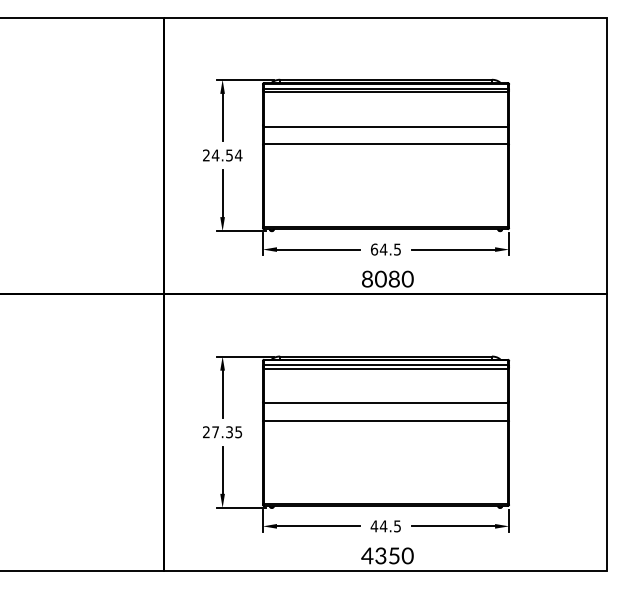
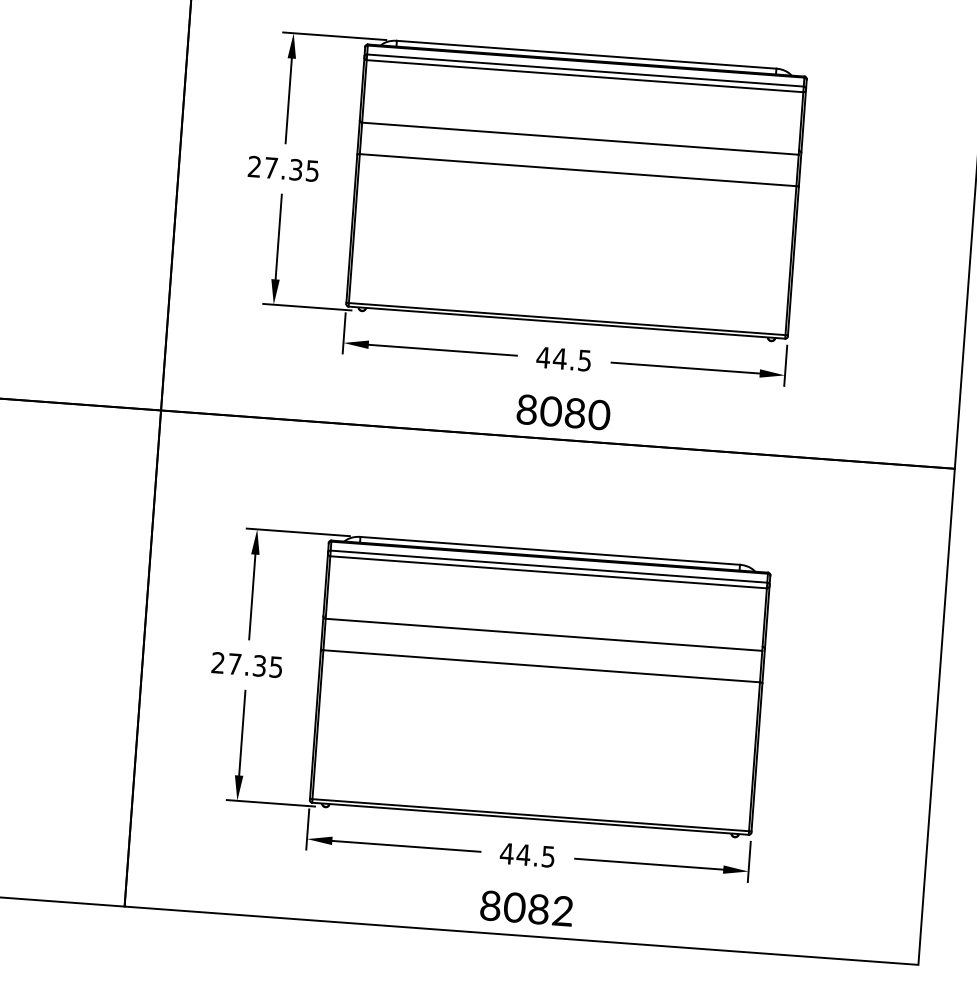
text: (226, 155) -> (290, 169), 24.54 -> 27.35
text: (373, 249) -> (541, 357), 64.5 -> 44.5
text: (387, 555) -> (526, 907), 4350 -> 8082

